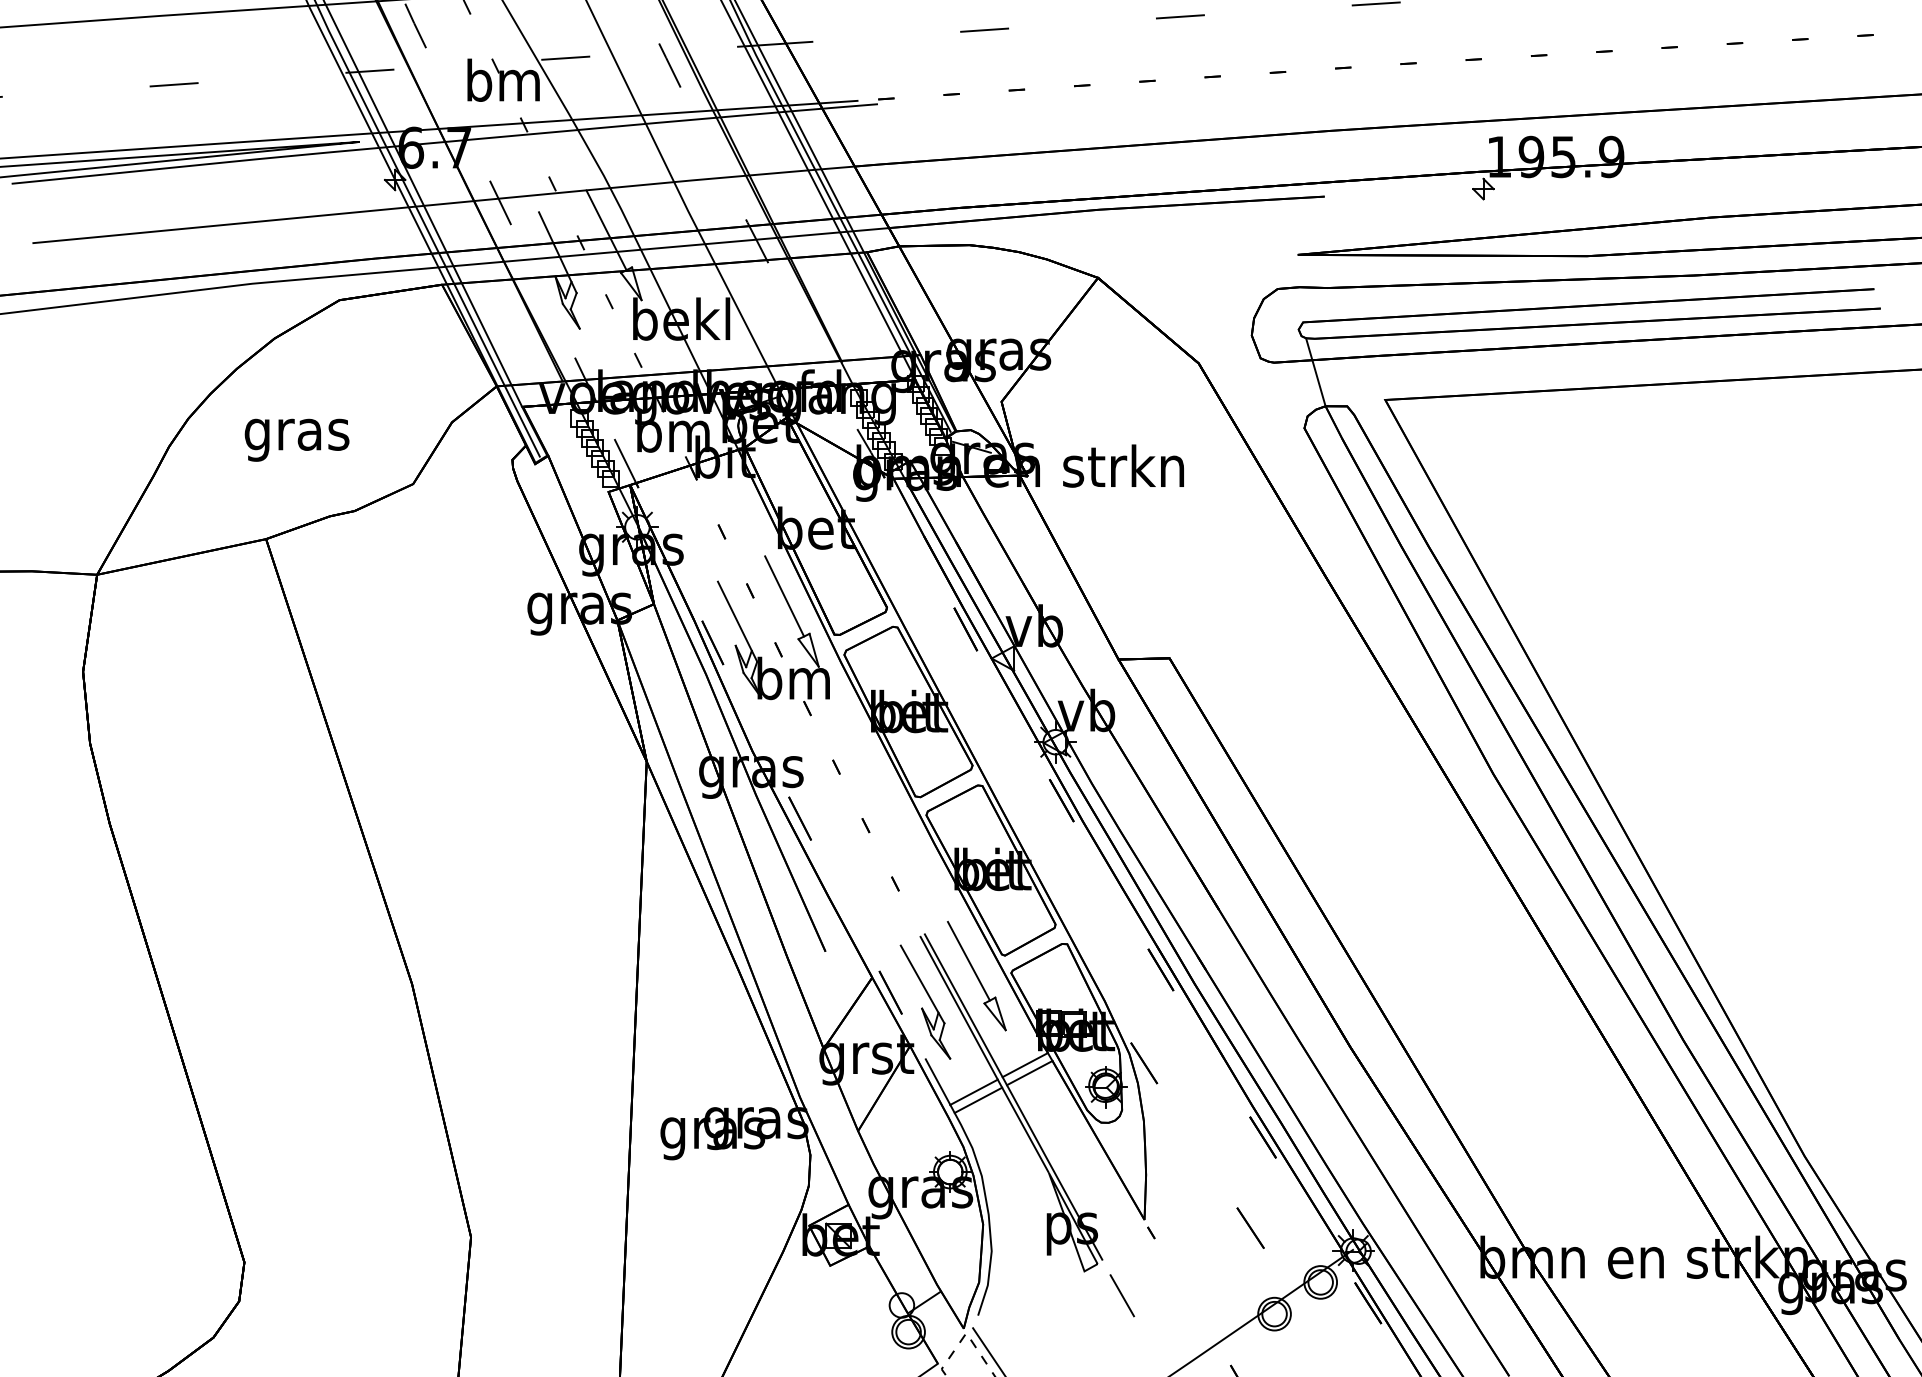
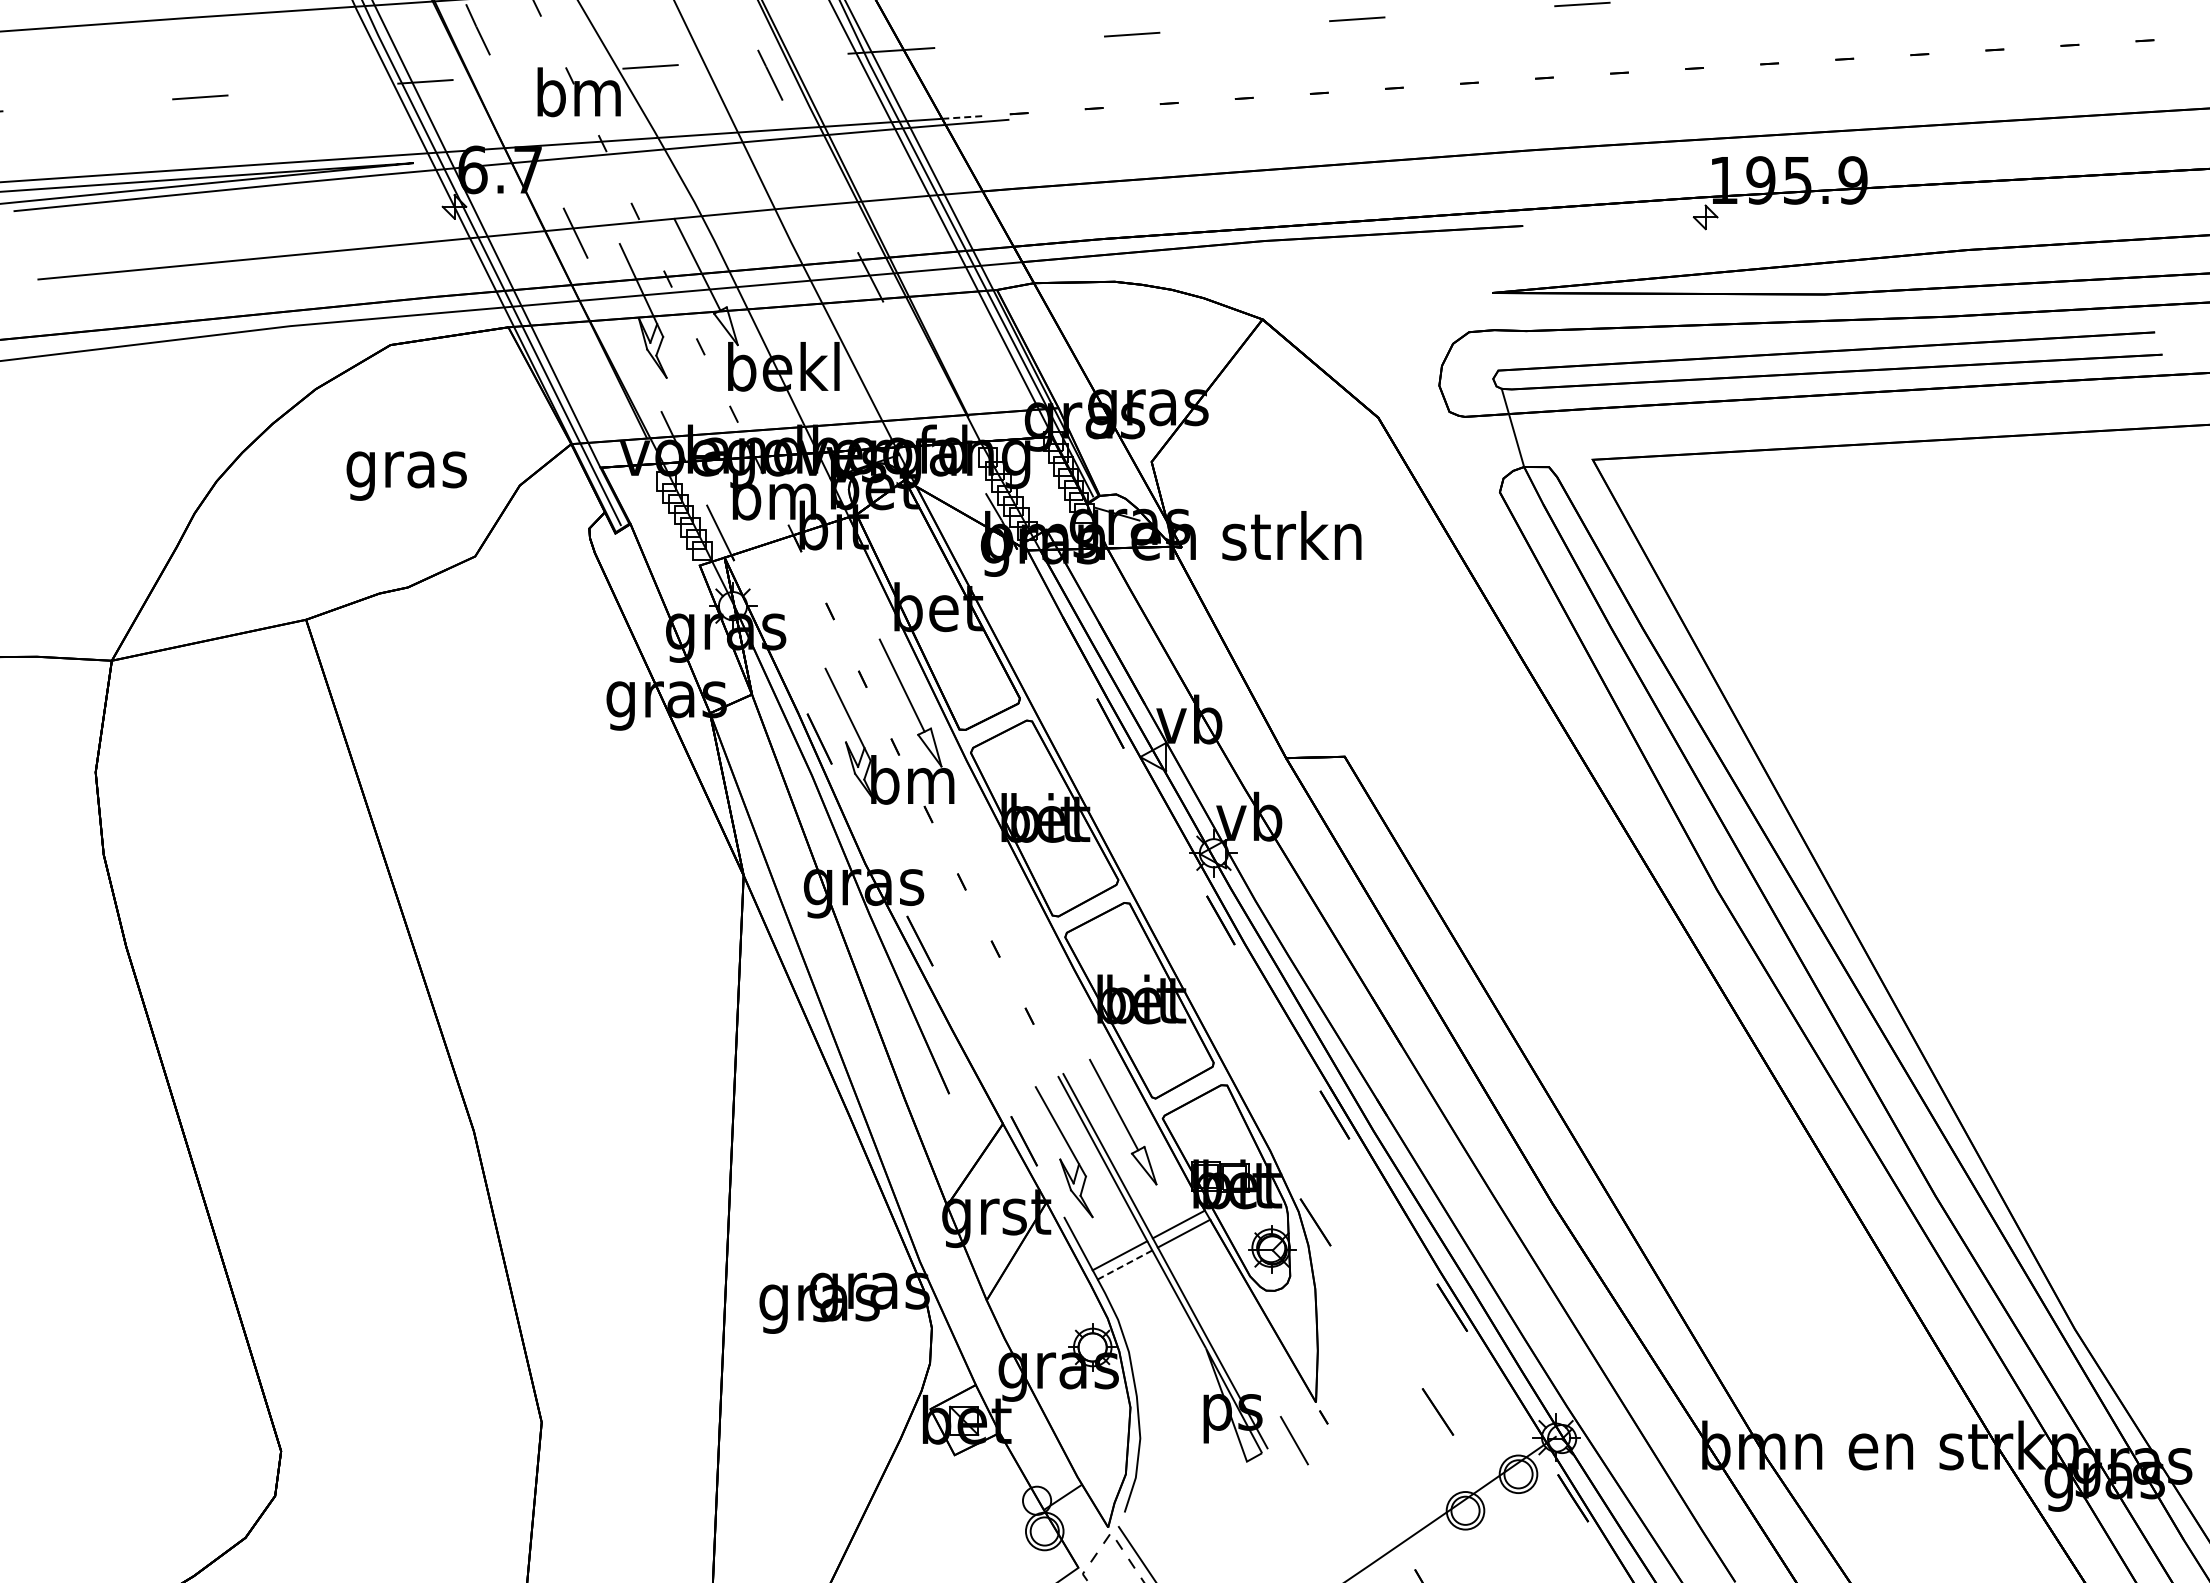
line: (838, 102) -> (964, 117), solid -> dashed
text: (296, 439) -> (406, 475), moved
line: (978, 1100) -> (1125, 1265), solid -> dashed
line: (1121, 1295) -> (1293, 1440), moved

